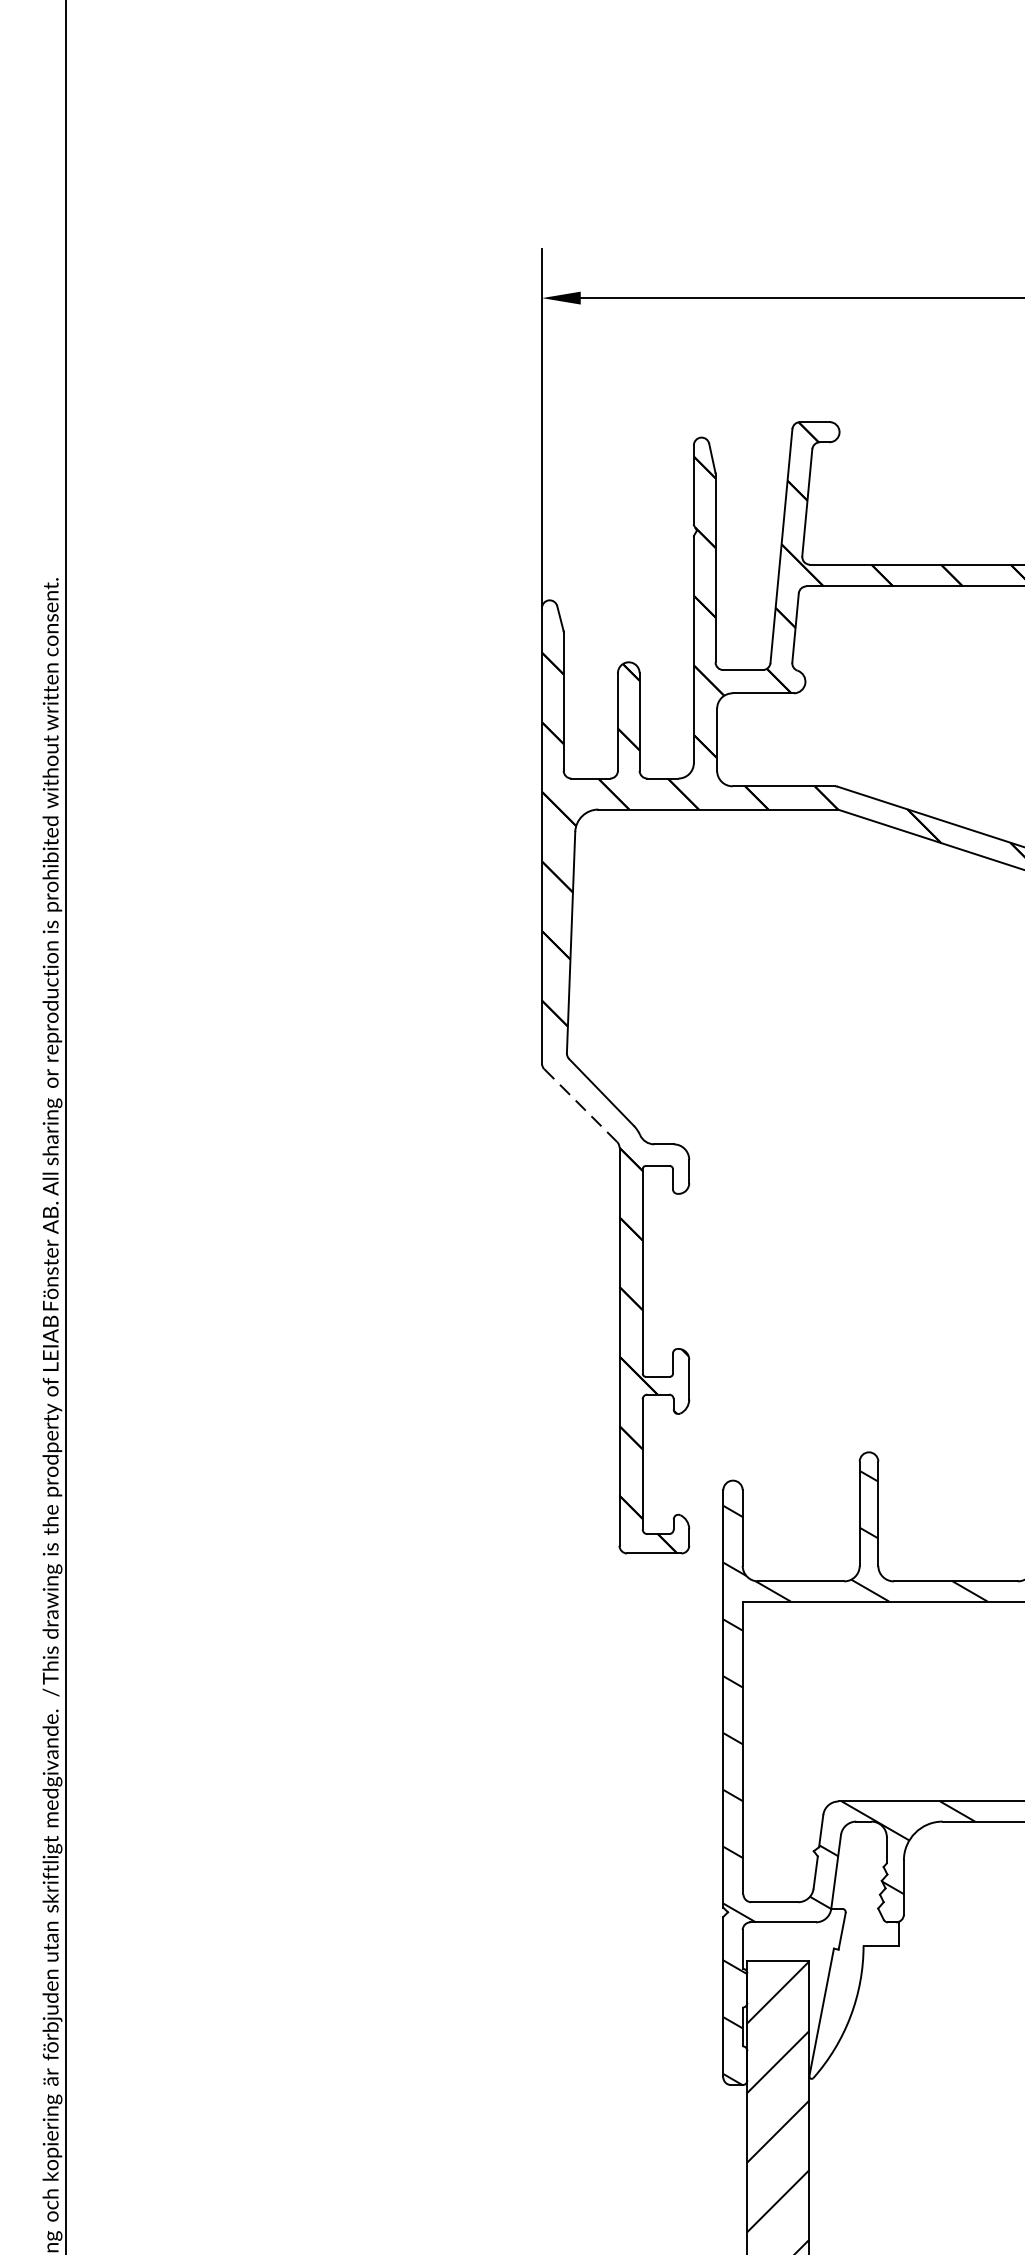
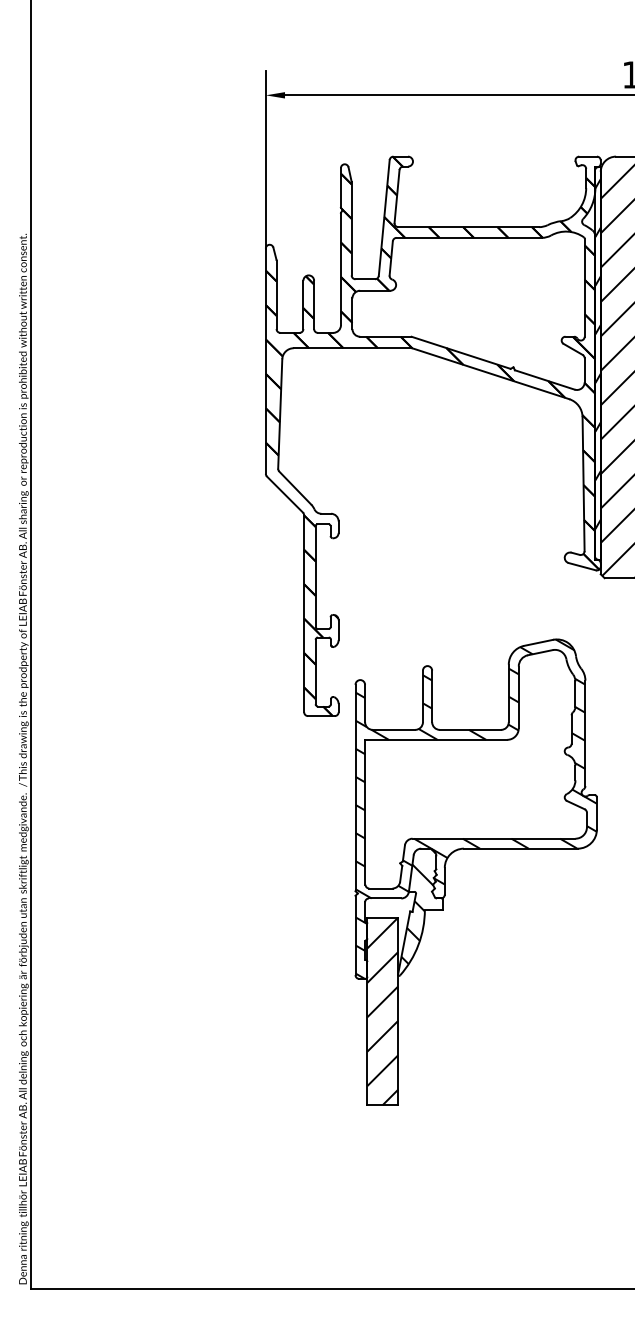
line: (581, 1105) -> (285, 494), dashed -> solid
hatch: (850, 1938) -> (418, 906), added

